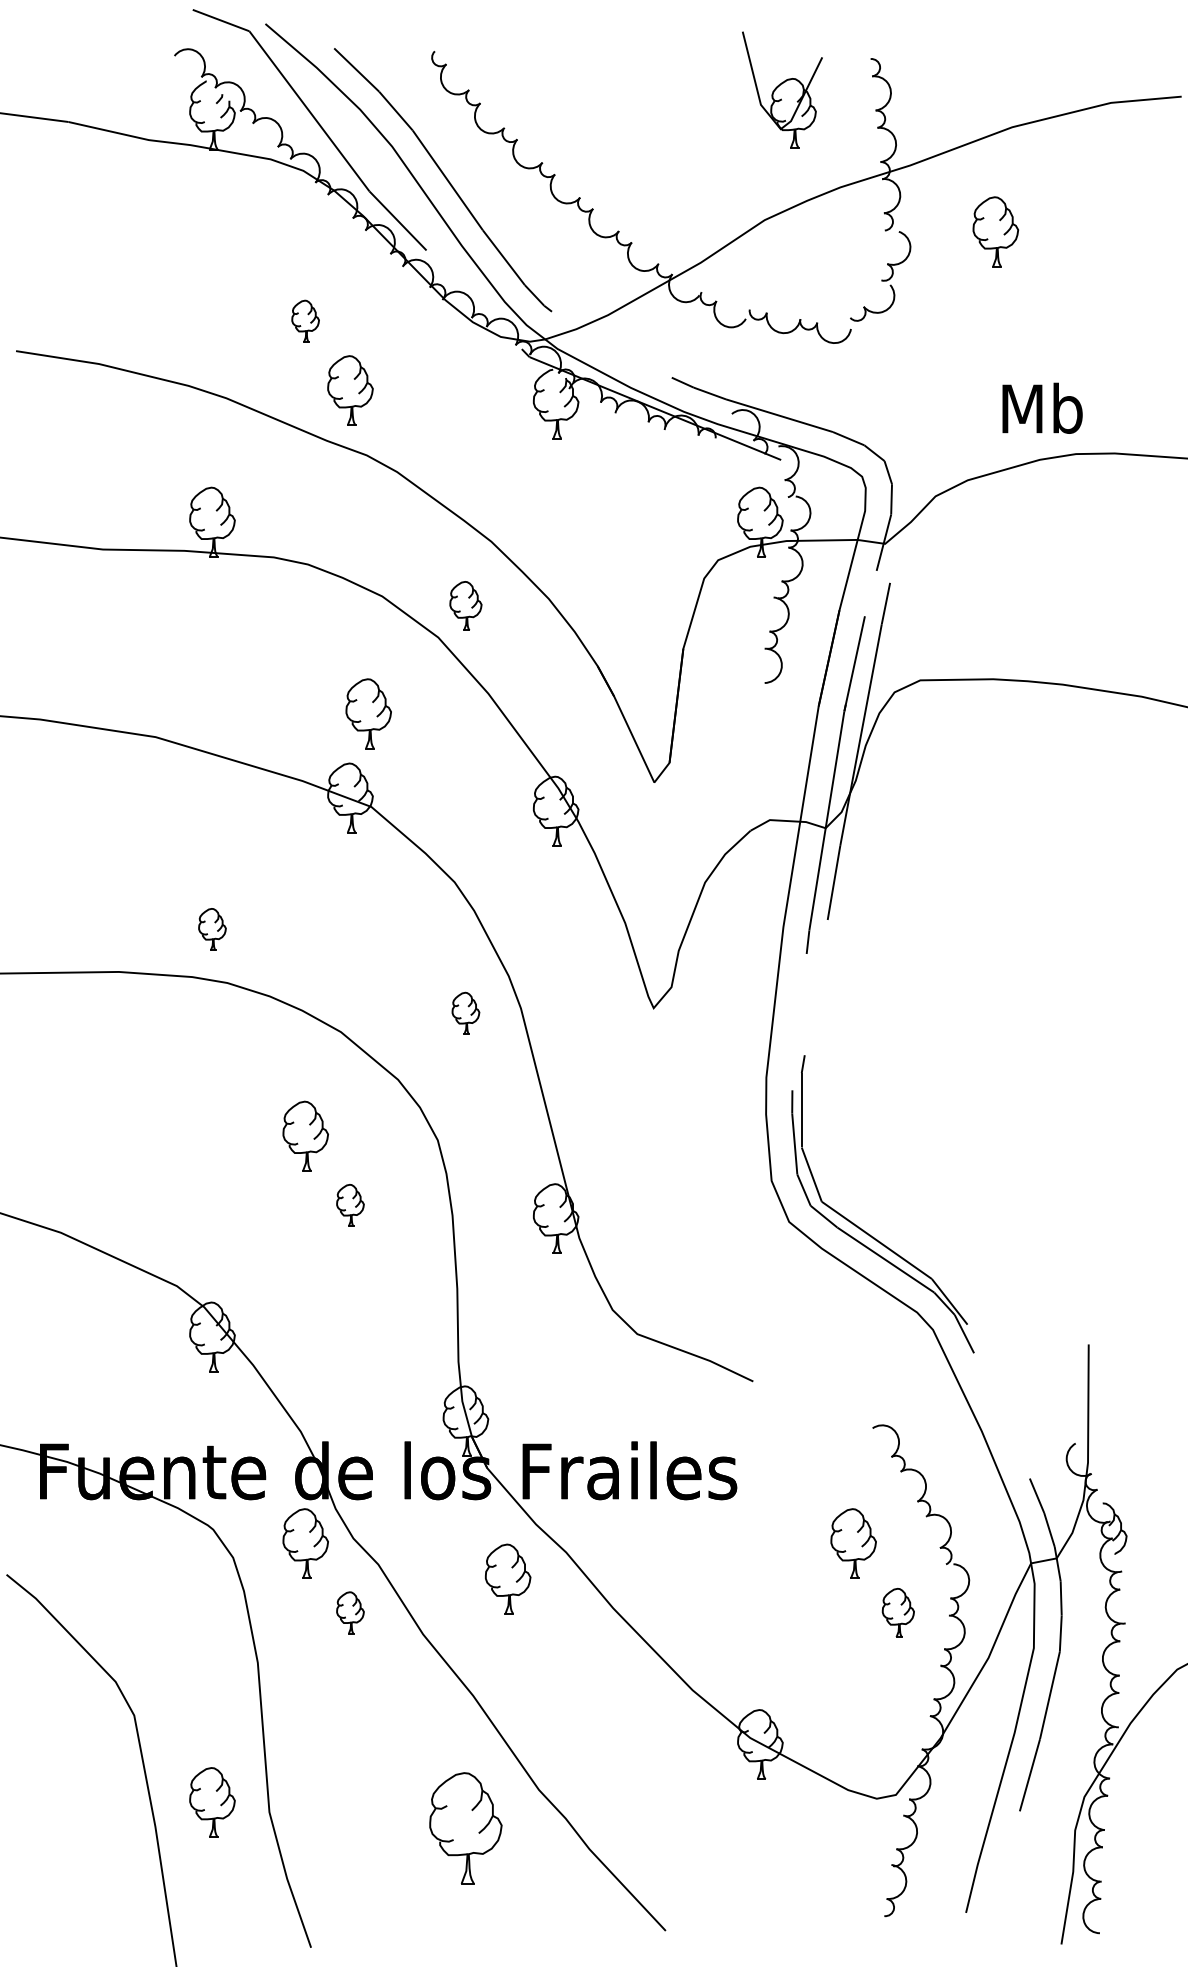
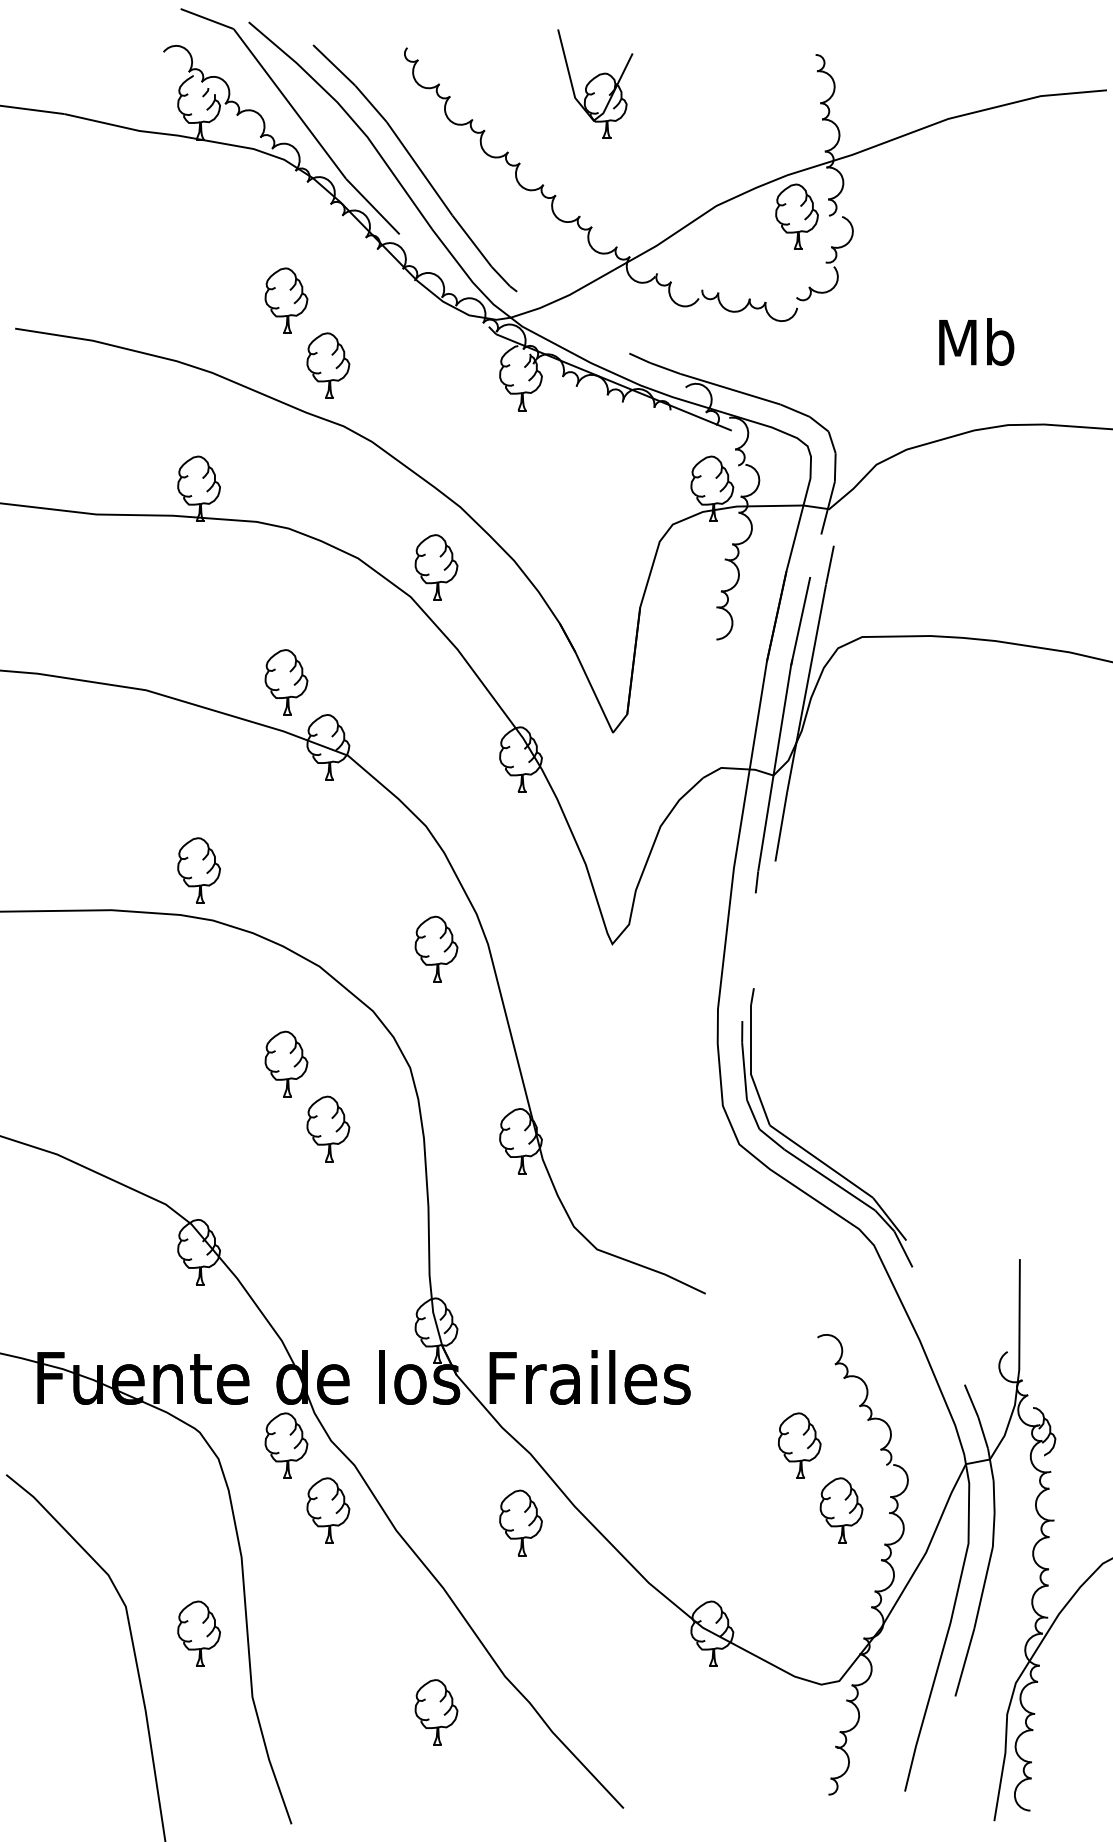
part: (782, 89) -> (595, 83), moved
part: (995, 231) -> (796, 216), moved
part: (305, 321) -> (286, 300), size x1.67
text: (1042, 407) -> (976, 341), moved
part: (465, 605) -> (436, 566), size x1.43
part: (368, 713) -> (286, 682), moved
part: (212, 929) -> (199, 870), size x1.67
part: (465, 1013) -> (436, 949), size x1.67
part: (350, 1205) -> (328, 1128), size x1.67
part: (508, 1578) -> (521, 1522), moved
part: (350, 1612) -> (328, 1510), size x1.67
part: (898, 1612) -> (841, 1510), size x1.43
part: (212, 1802) -> (199, 1633), moved
part: (465, 1828) -> (436, 1712), size x0.62

